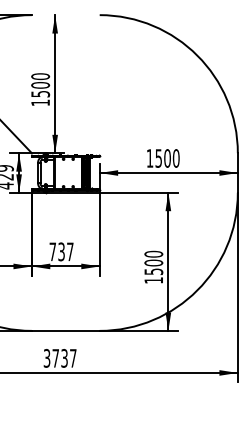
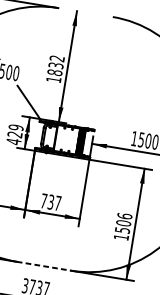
text: (40, 85) -> (55, 65), 1500 -> 1832
text: (153, 253) -> (124, 215), 1500 -> 1506
line: (65, 330) -> (43, 265), solid -> dashed

